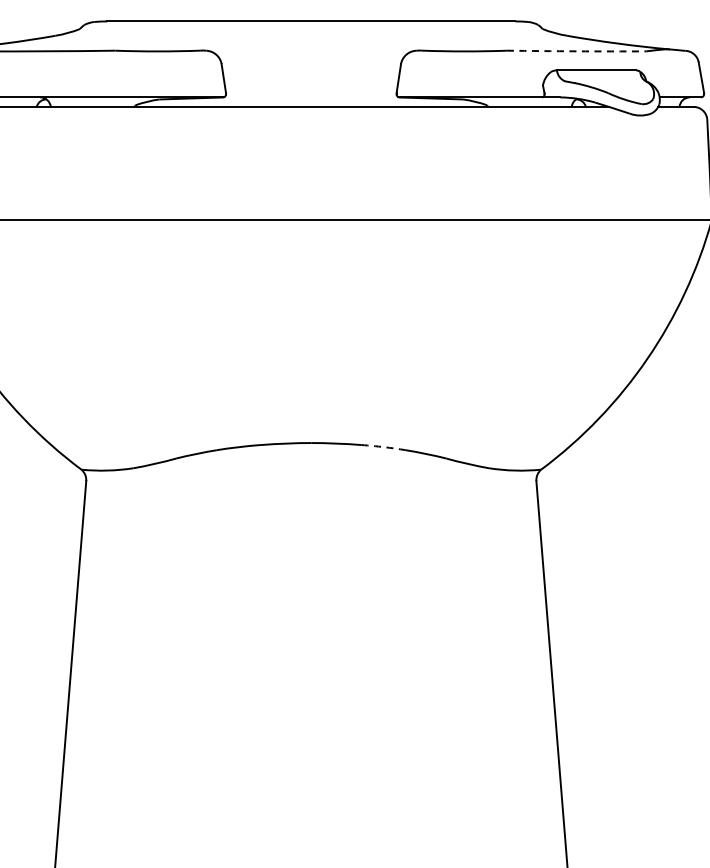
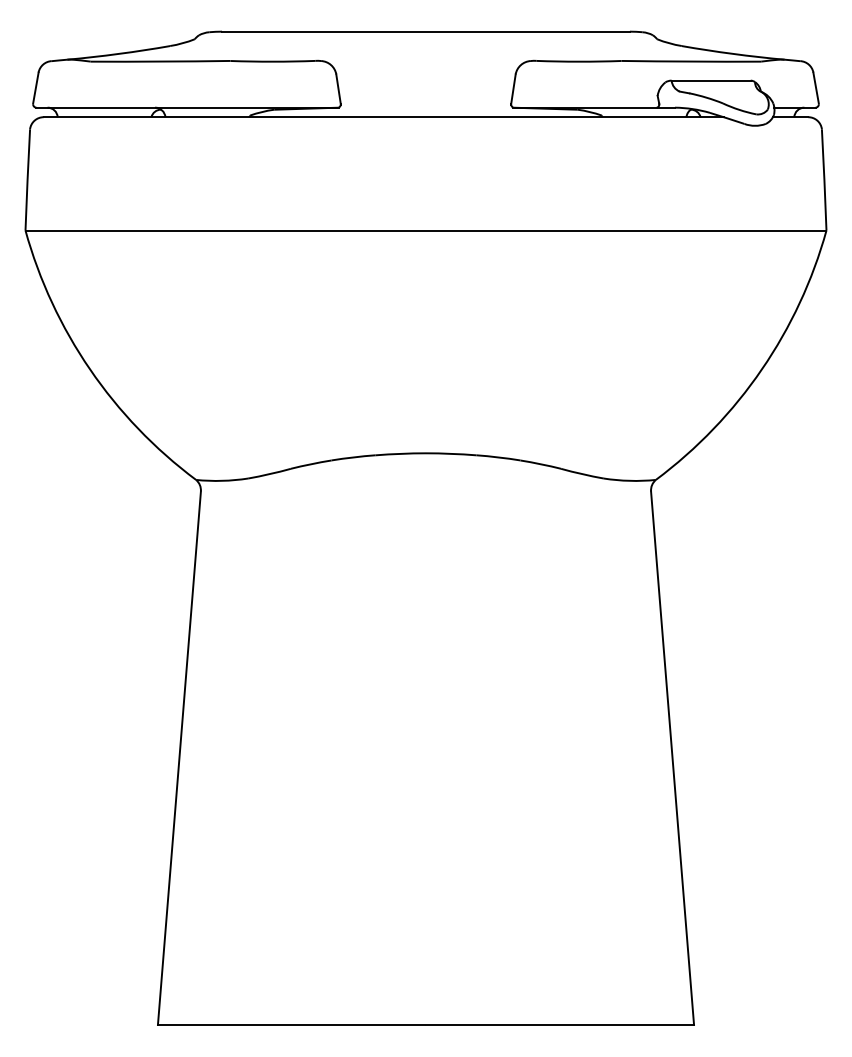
arc: (576, 51) -> (691, 61), dashed -> solid
arc: (383, 447) -> (498, 457), dashed -> solid

